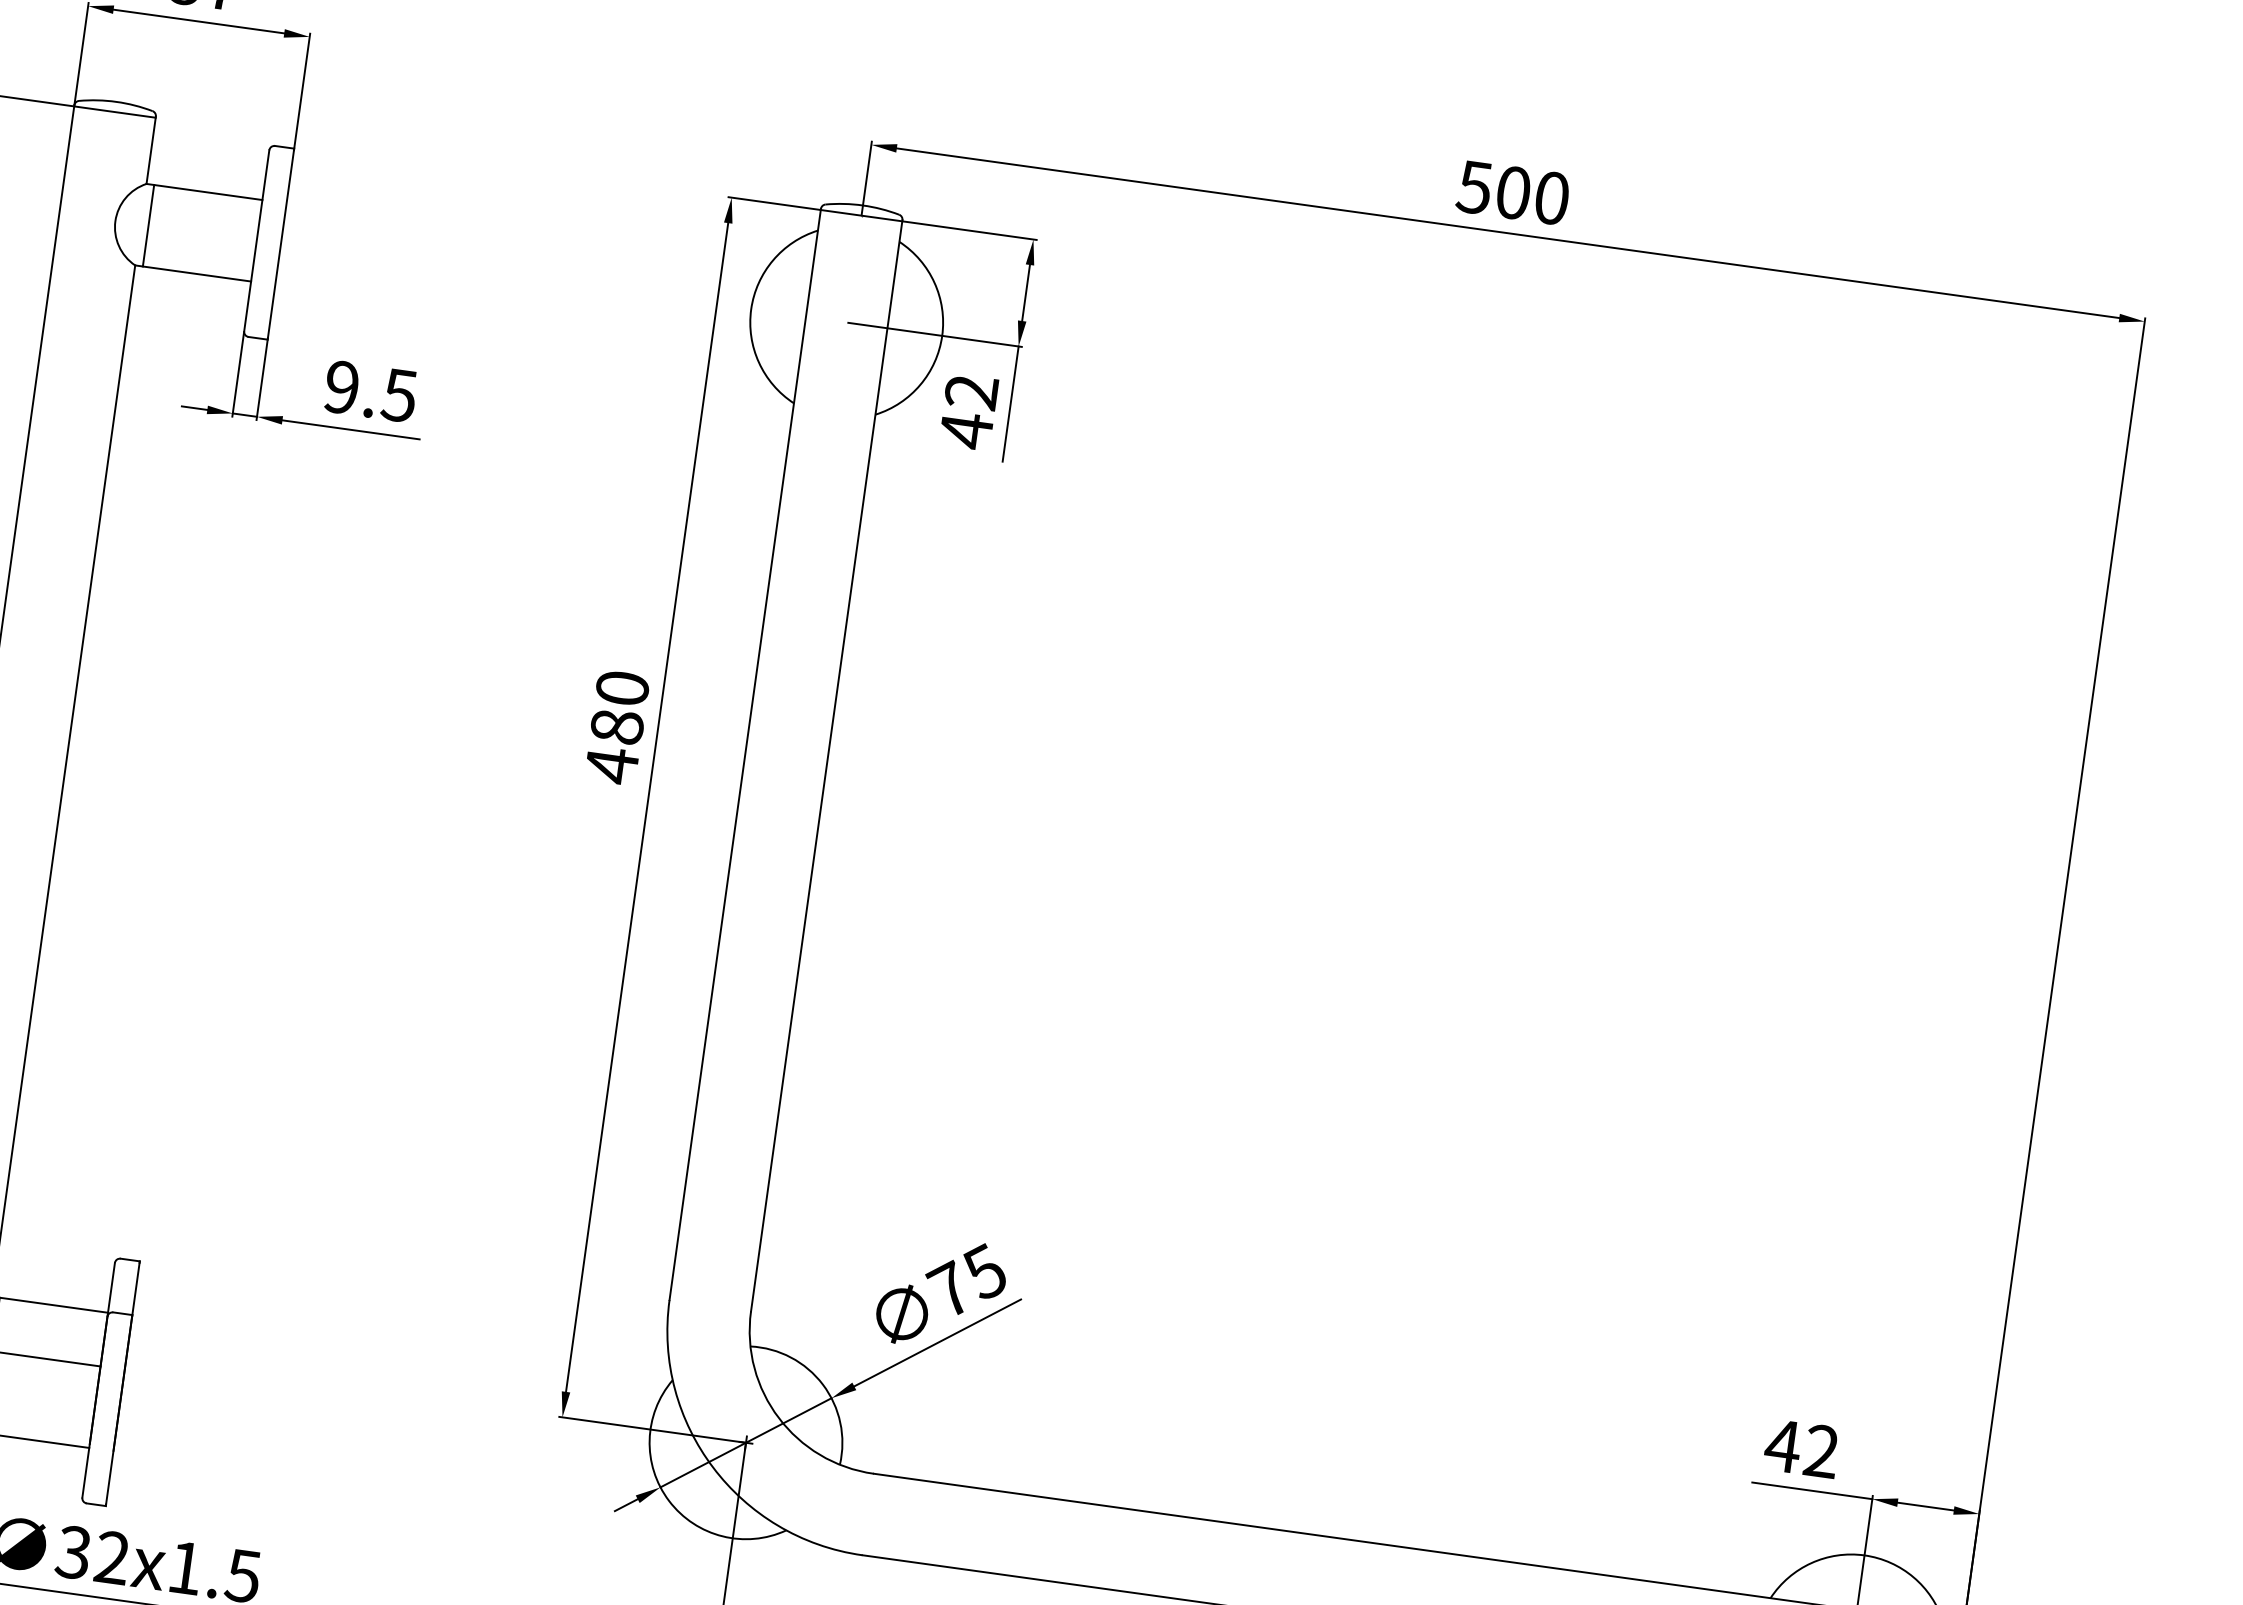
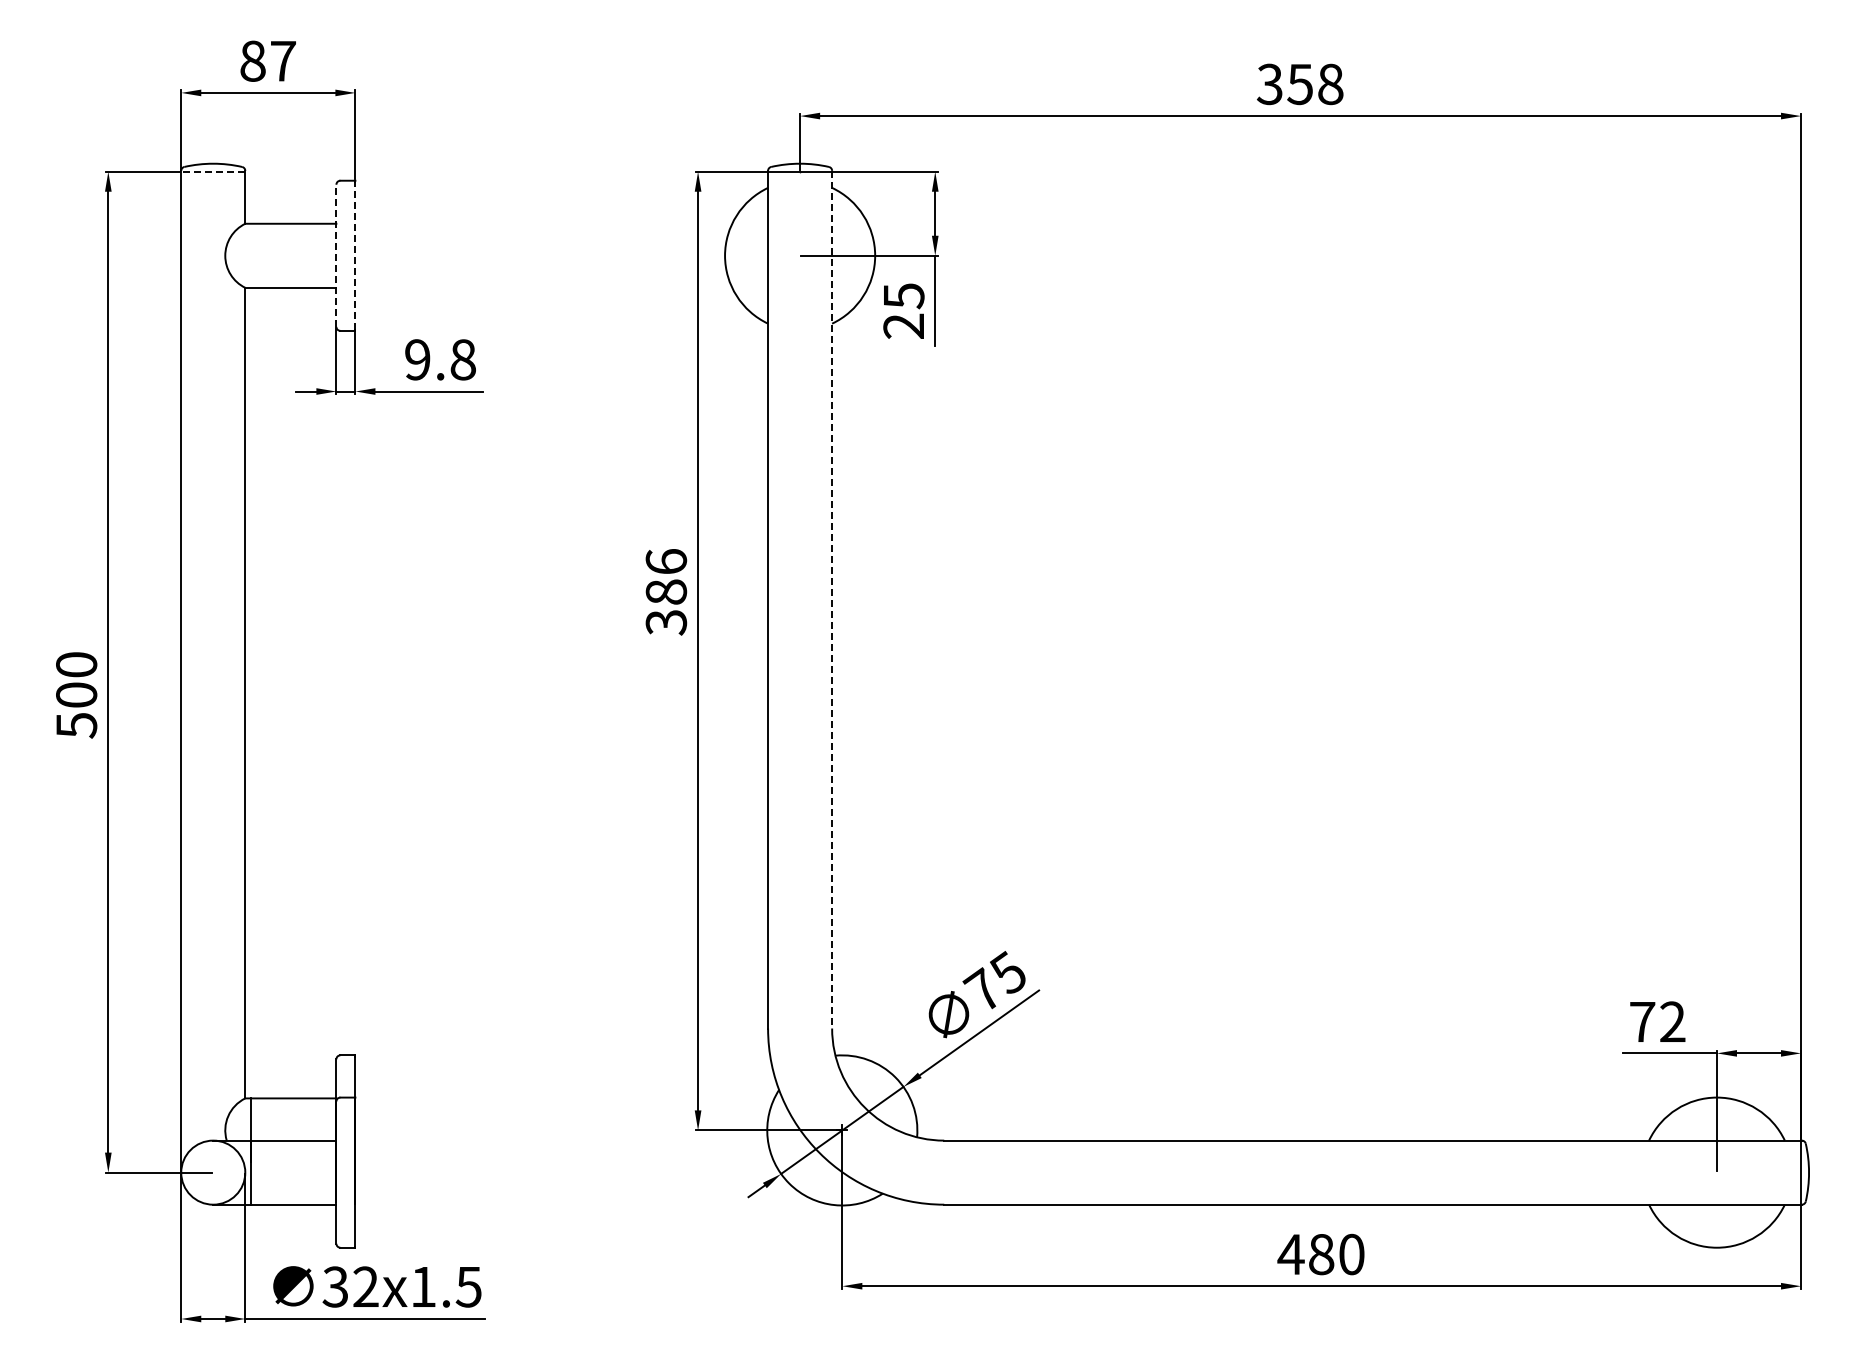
line: (114, 111) -> (212, 171), solid -> dashed
text: (1513, 193) -> (1300, 84), 500 -> 358
line: (148, 225) -> (251, 255), removed
line: (256, 240) -> (336, 255), solid -> dashed
line: (281, 243) -> (355, 255), solid -> dashed
text: (398, 394) -> (462, 359), 9.5 -> 9.8
text: (968, 411) -> (903, 311), 42 -> 25
text: (617, 727) -> (666, 592), 480 -> 386
line: (827, 765) -> (832, 599), solid -> dashed
text: (1783, 1445) -> (1642, 1021), 42 -> 72

